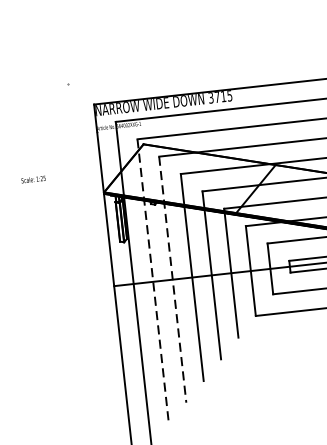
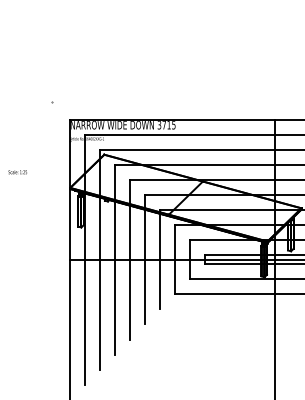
line: (173, 279) -> (115, 259), dashed -> solid
line: (153, 281) -> (100, 259), dashed -> solid

